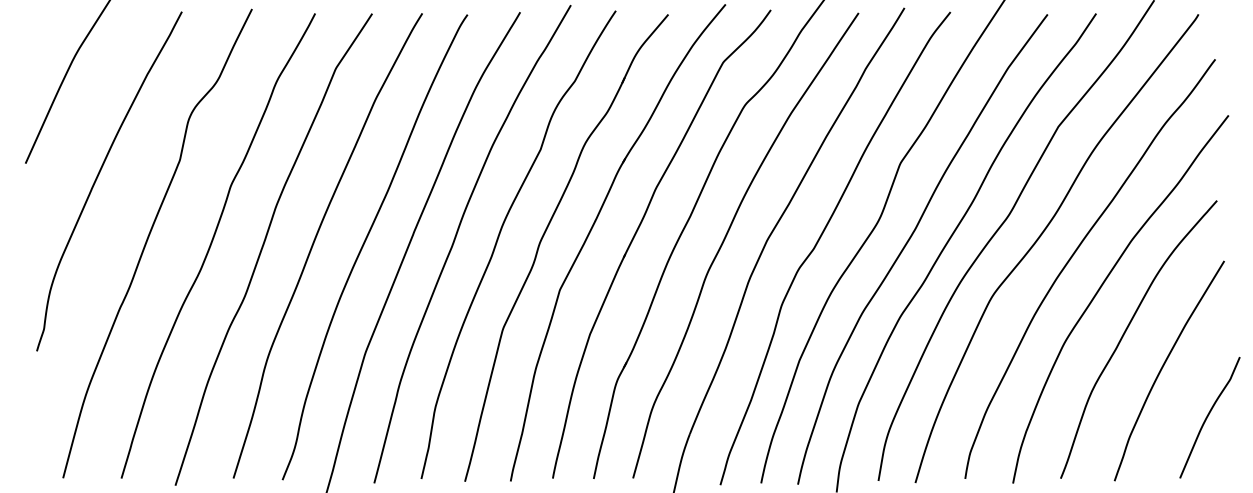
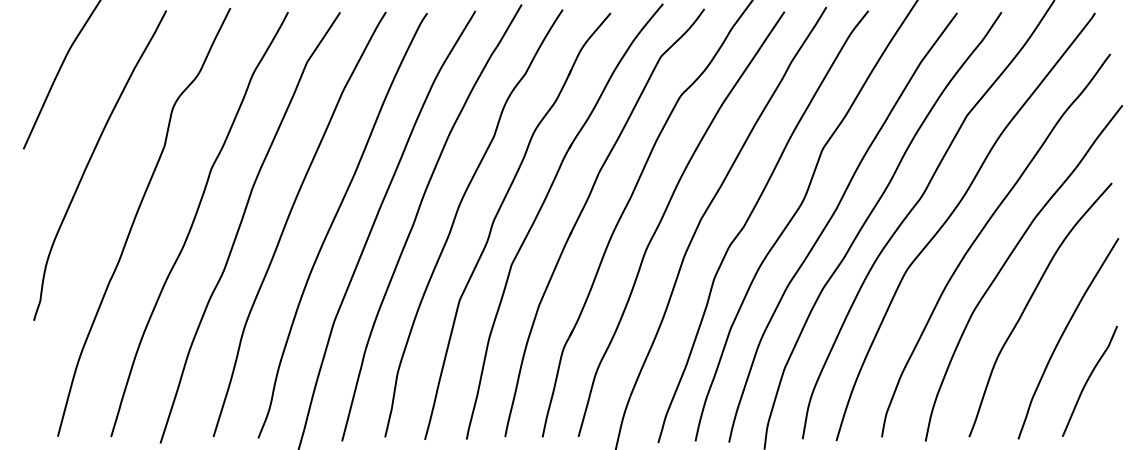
curve: (1208, 416) -> (1088, 380), moved

